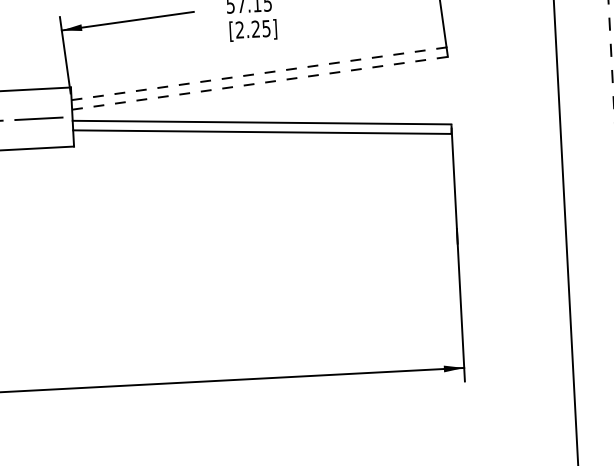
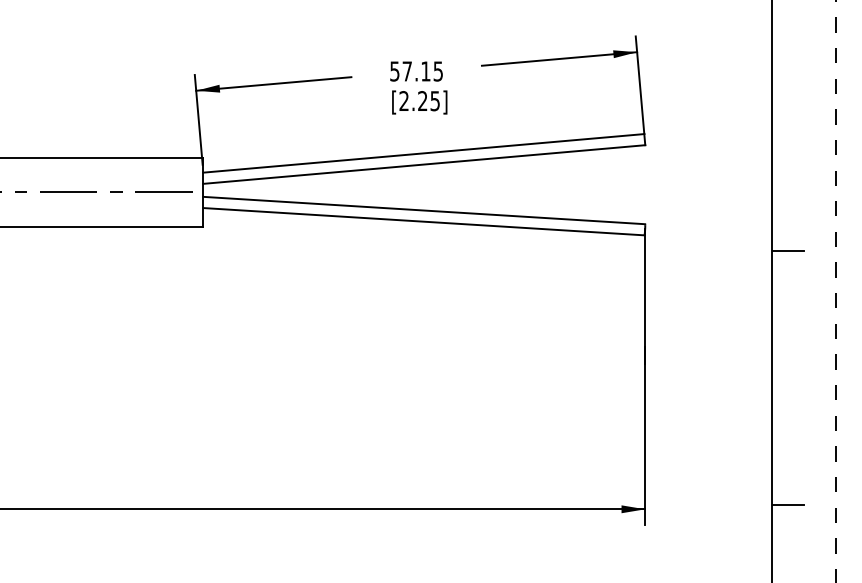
line: (259, 73) -> (424, 153), dashed -> solid
line: (260, 83) -> (424, 164), dashed -> solid
line: (575, 141) -> (788, 251), added
line: (586, 357) -> (788, 504), added

